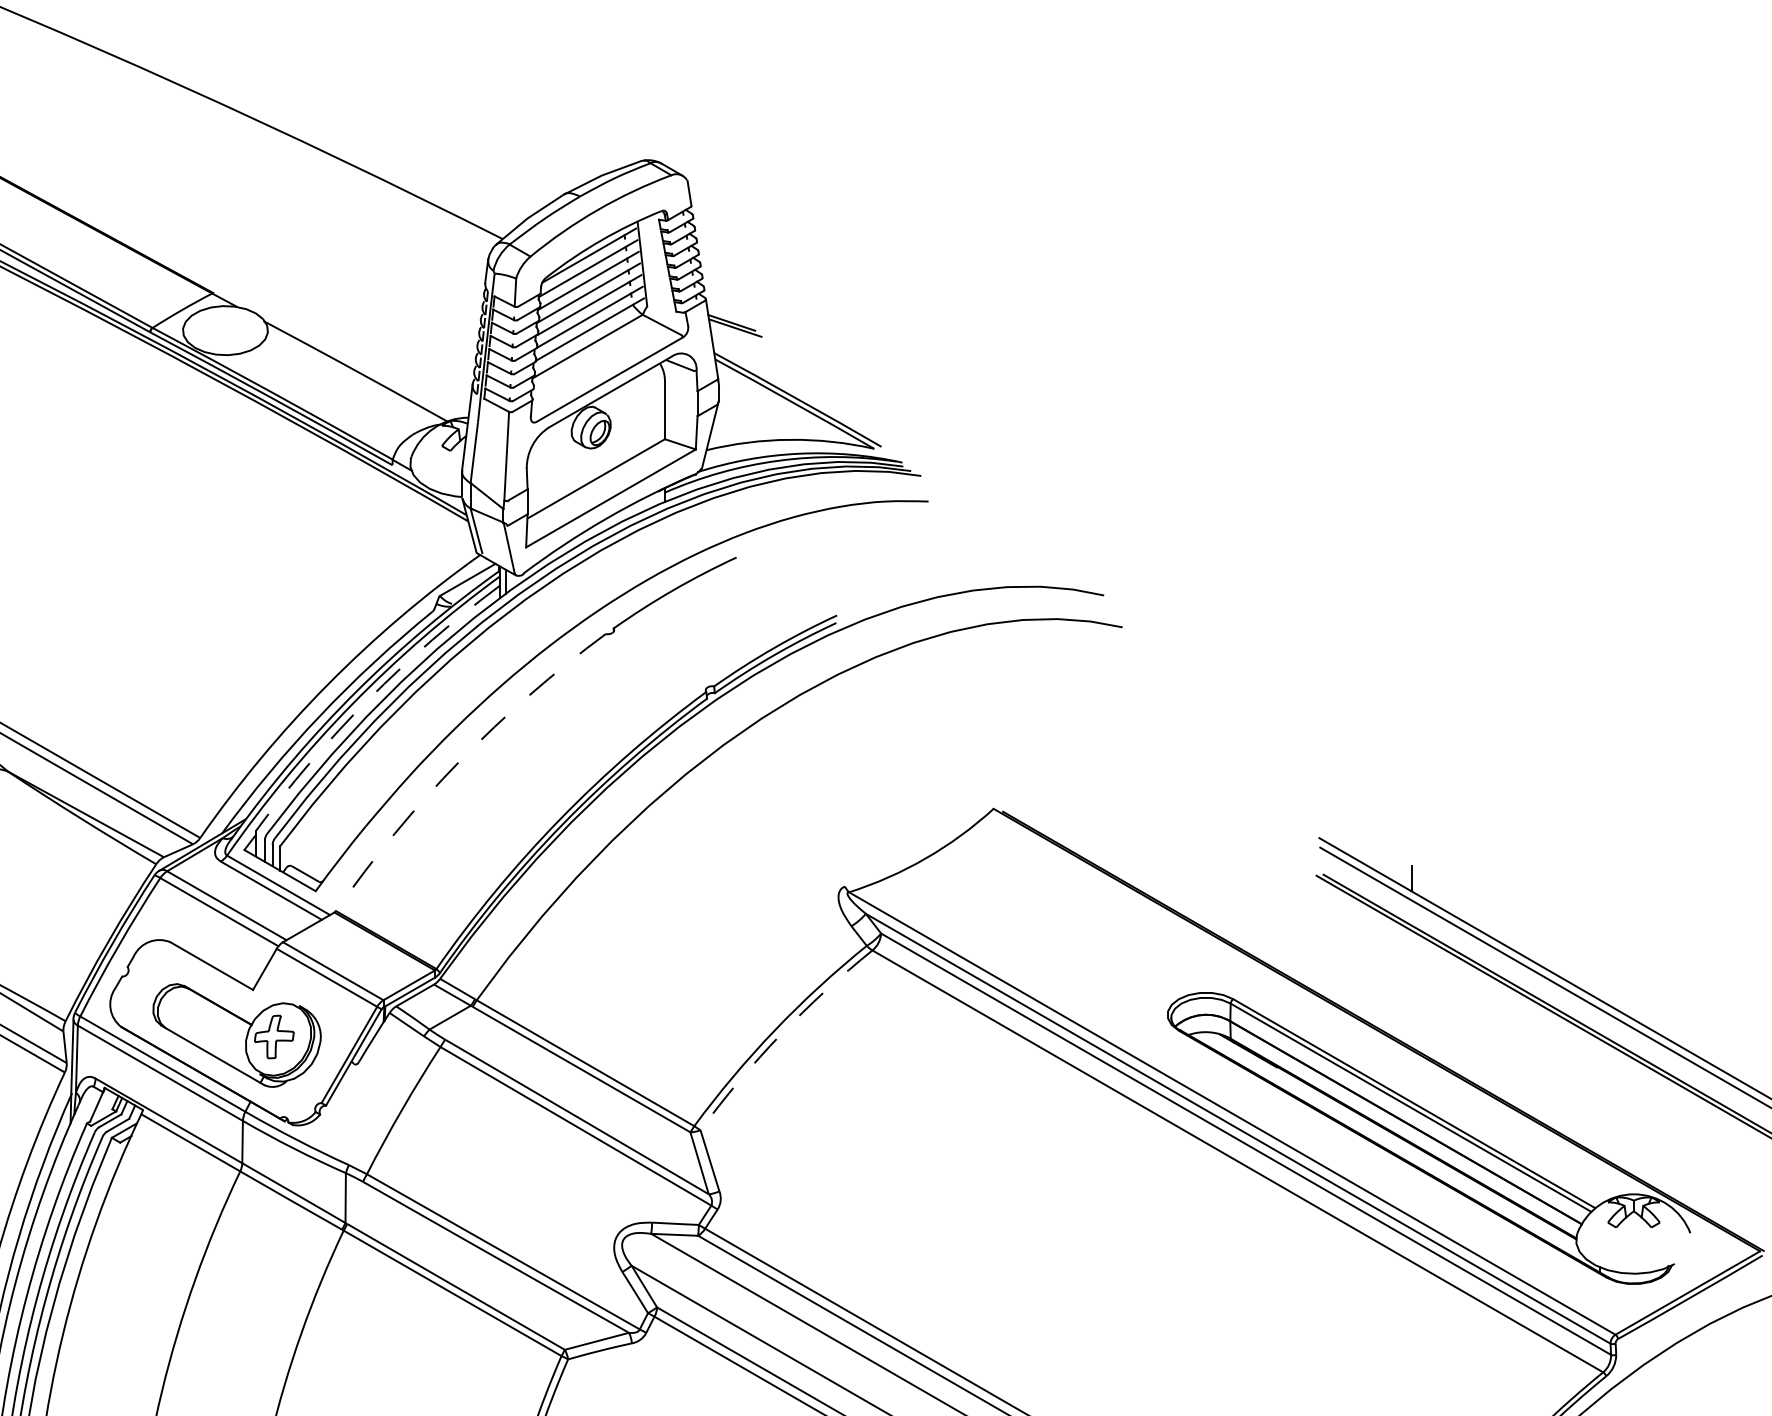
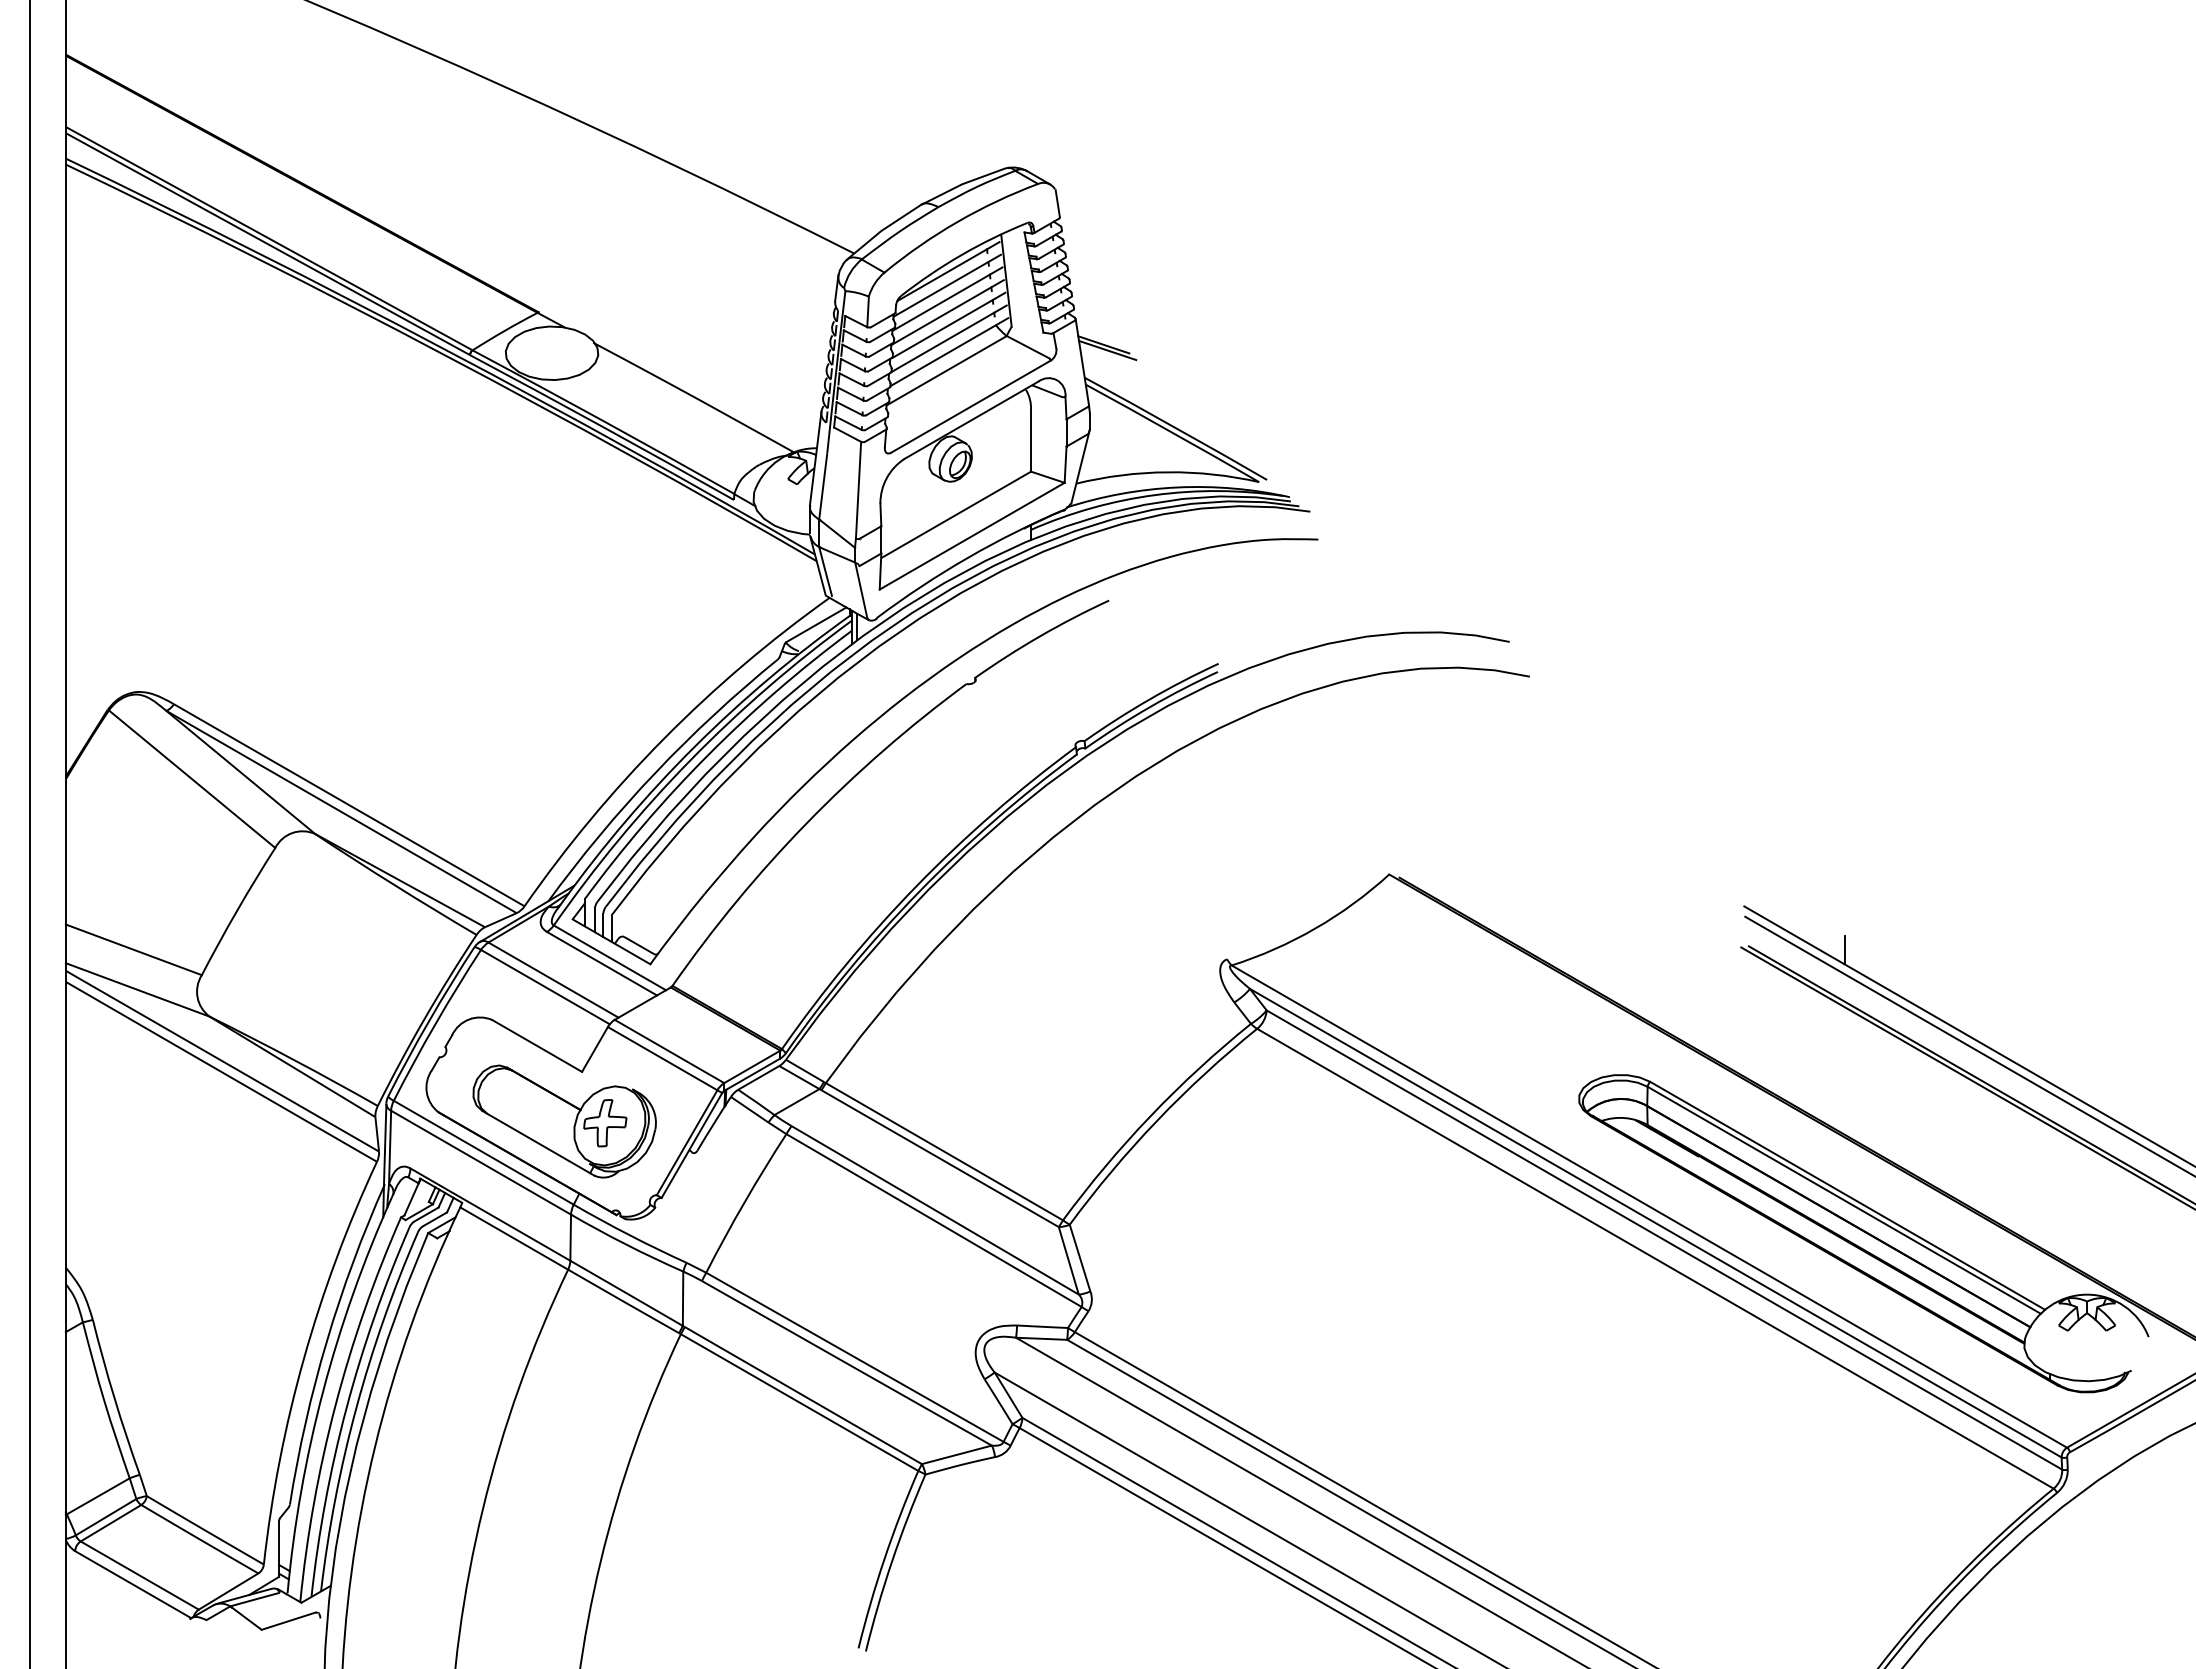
arc: (369, 699) -> (708, 755), dashed -> solid
arc: (459, 761) -> (807, 822), dashed -> solid
arc: (781, 1034) -> (1157, 1120), dashed -> solid

